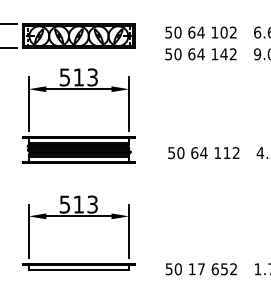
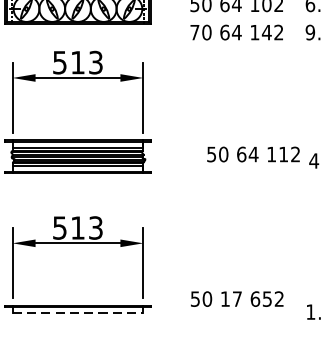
text: (168, 54) -> (194, 32), 50 -> 70
text: (203, 153) -> (253, 155), moved
text: (200, 269) -> (236, 299), moved
line: (79, 270) -> (78, 313), solid -> dashed

